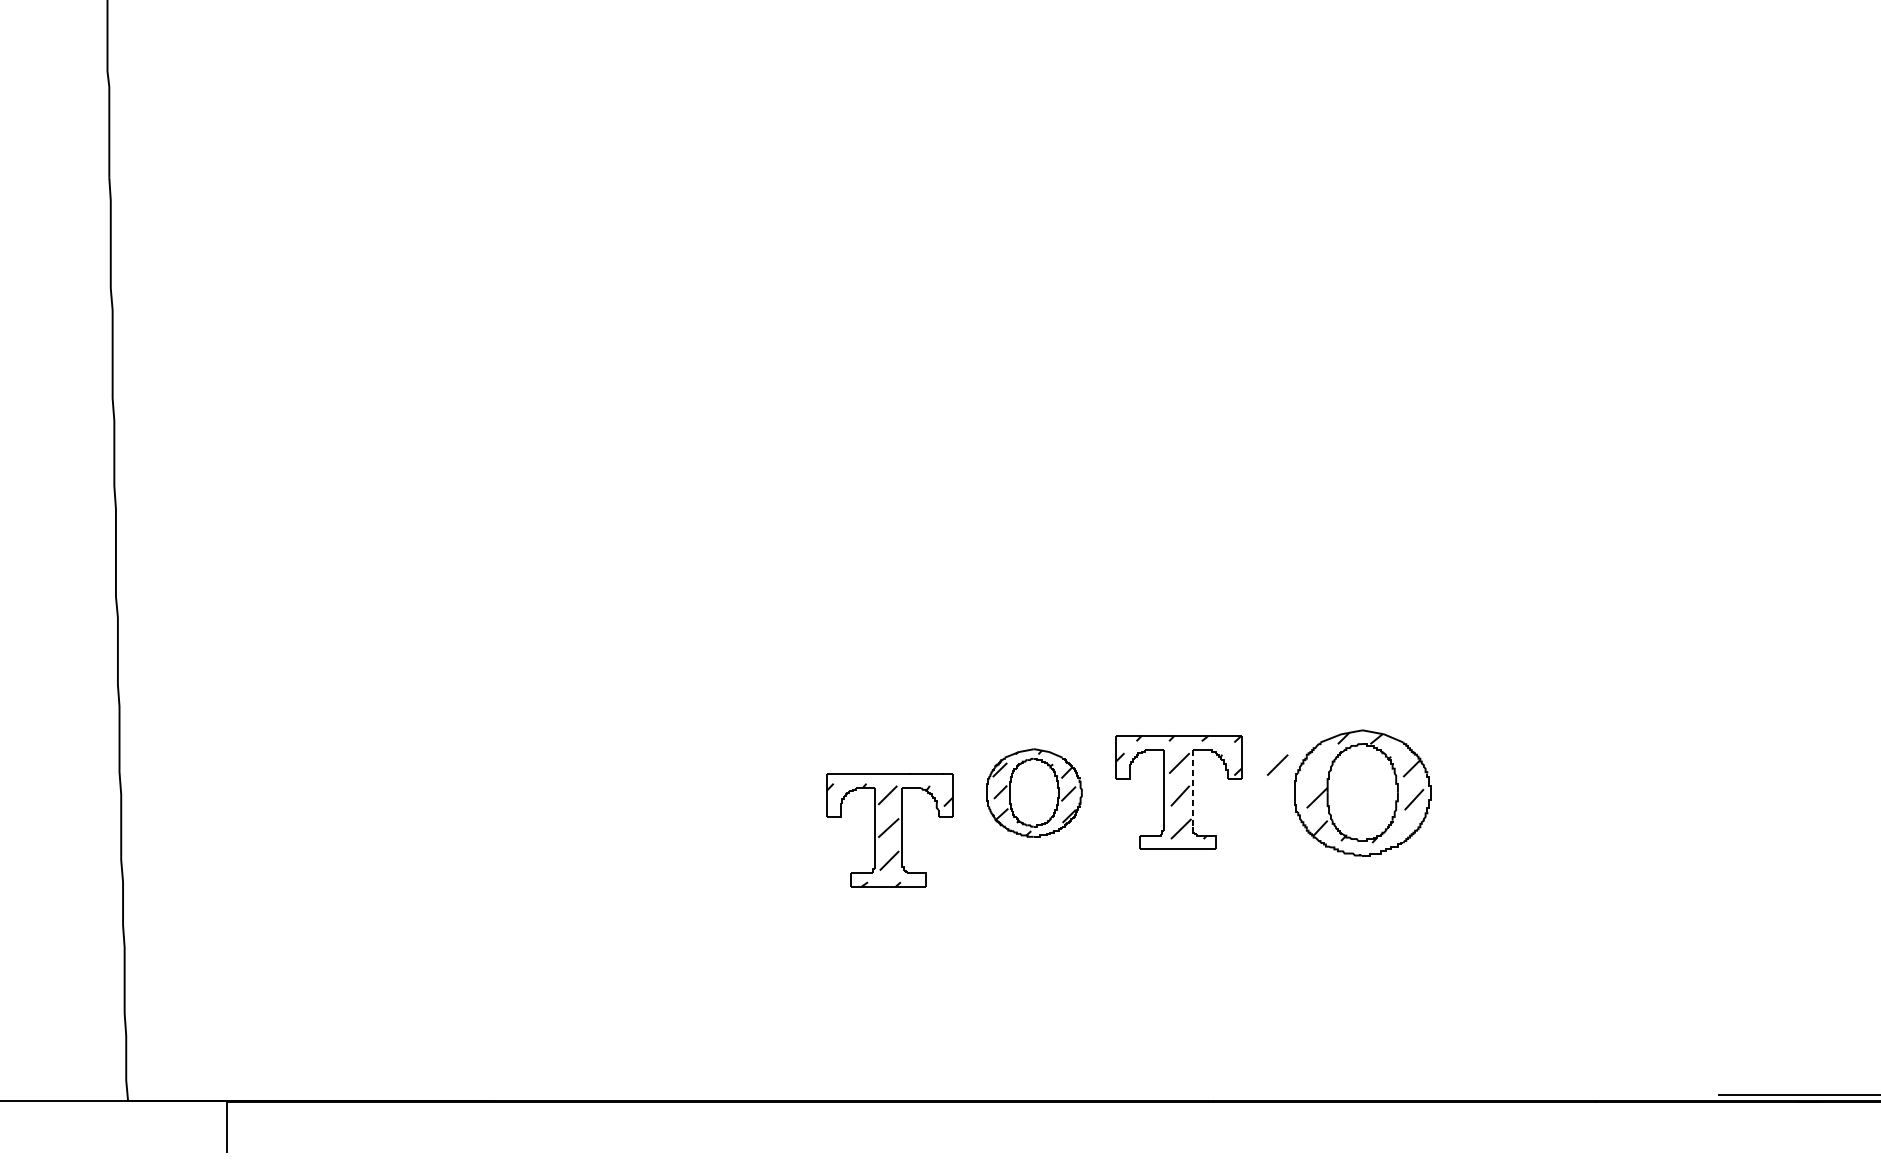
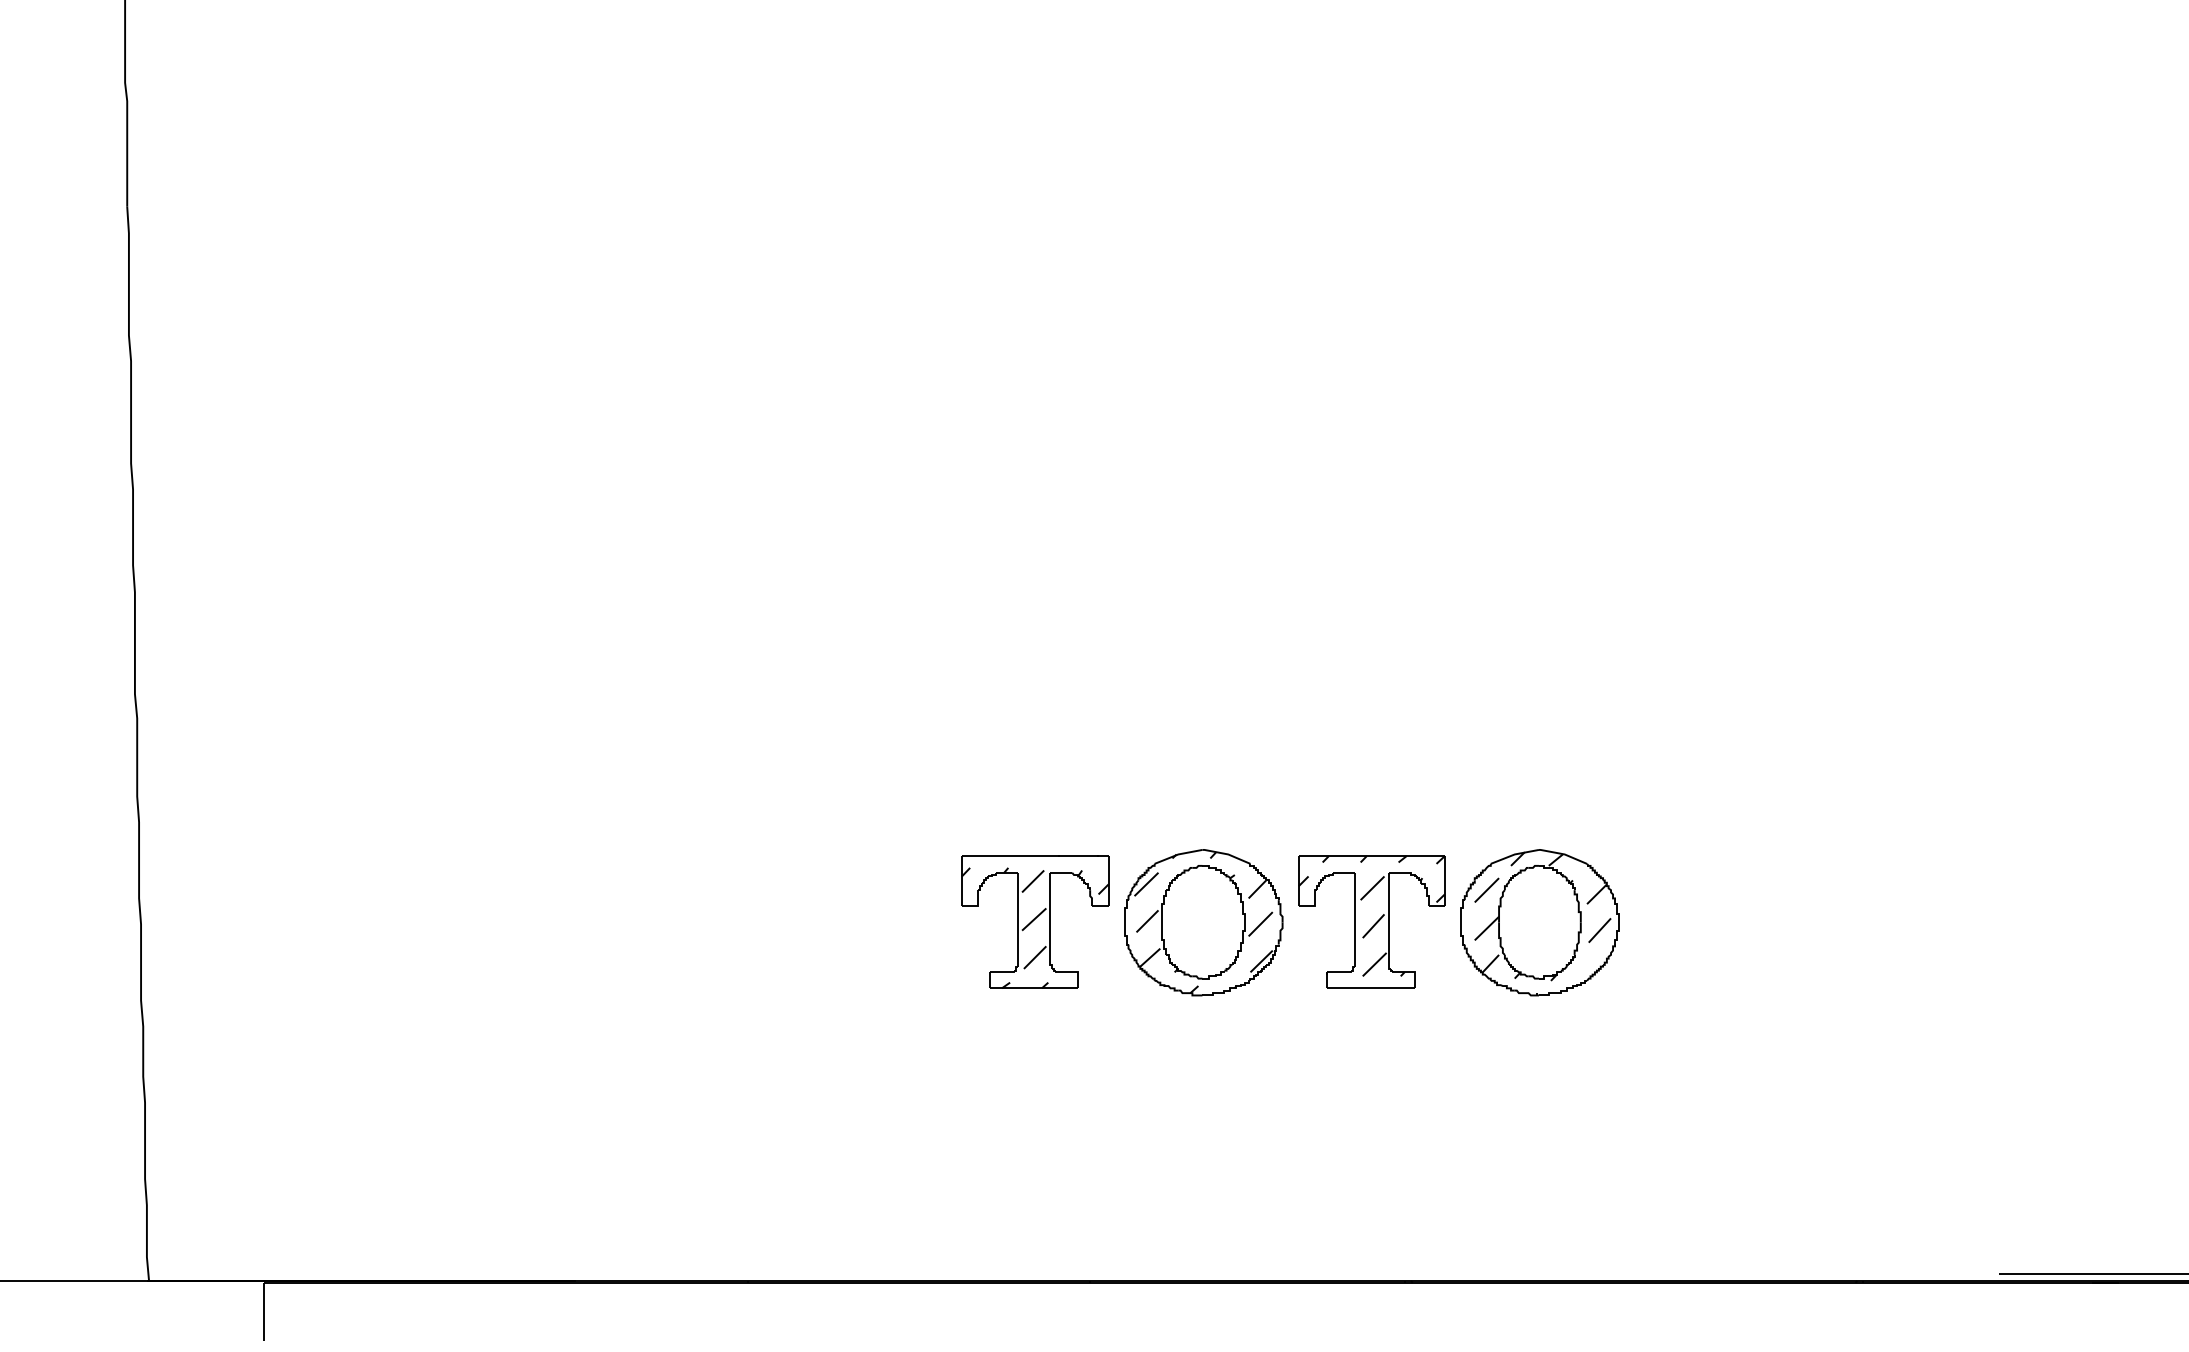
line: (1193, 788) -> (1388, 917), dashed -> solid
part: (1034, 792) -> (1203, 922), size x1.43
part: (1362, 792) -> (1539, 922), moved
part: (889, 829) -> (1035, 921), moved

